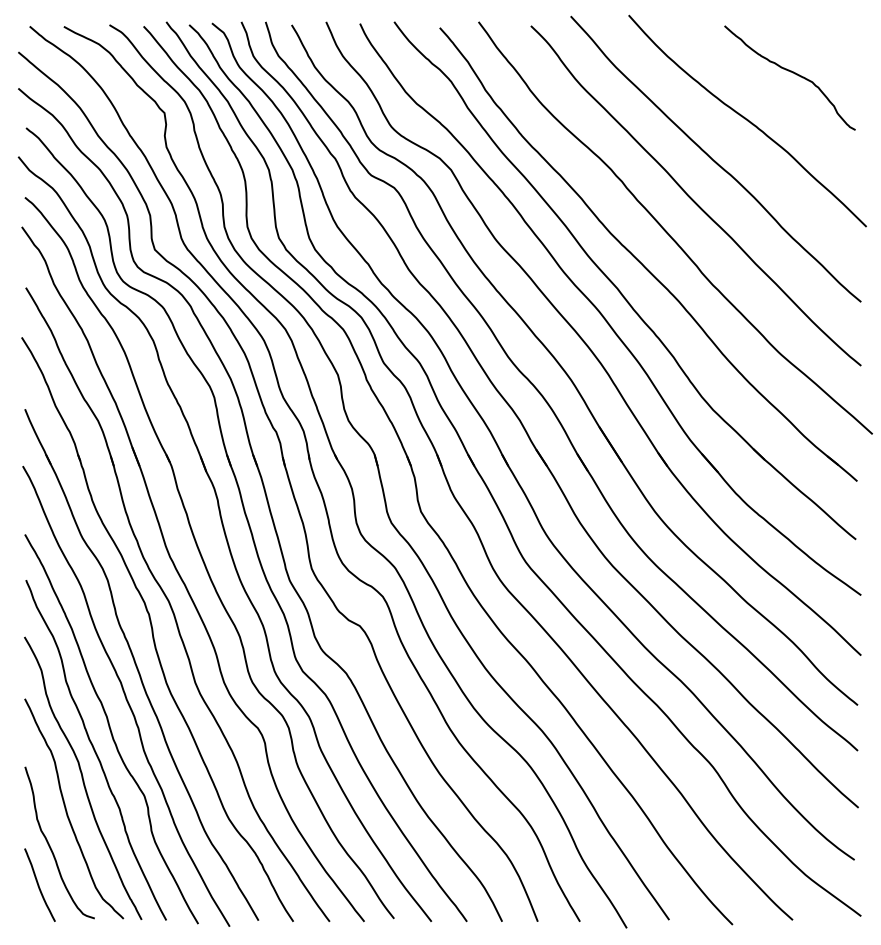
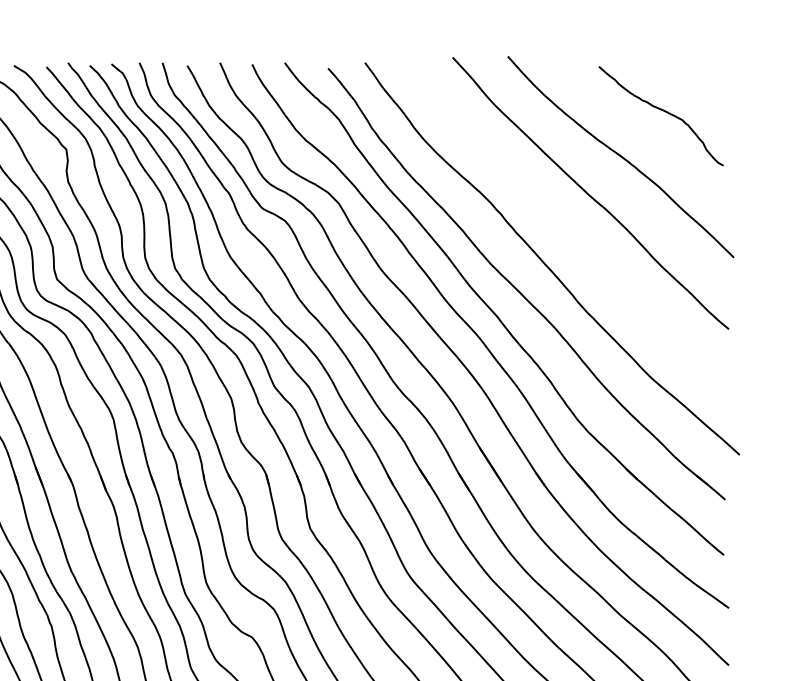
curve: (692, 198) -> (568, 230), removed

